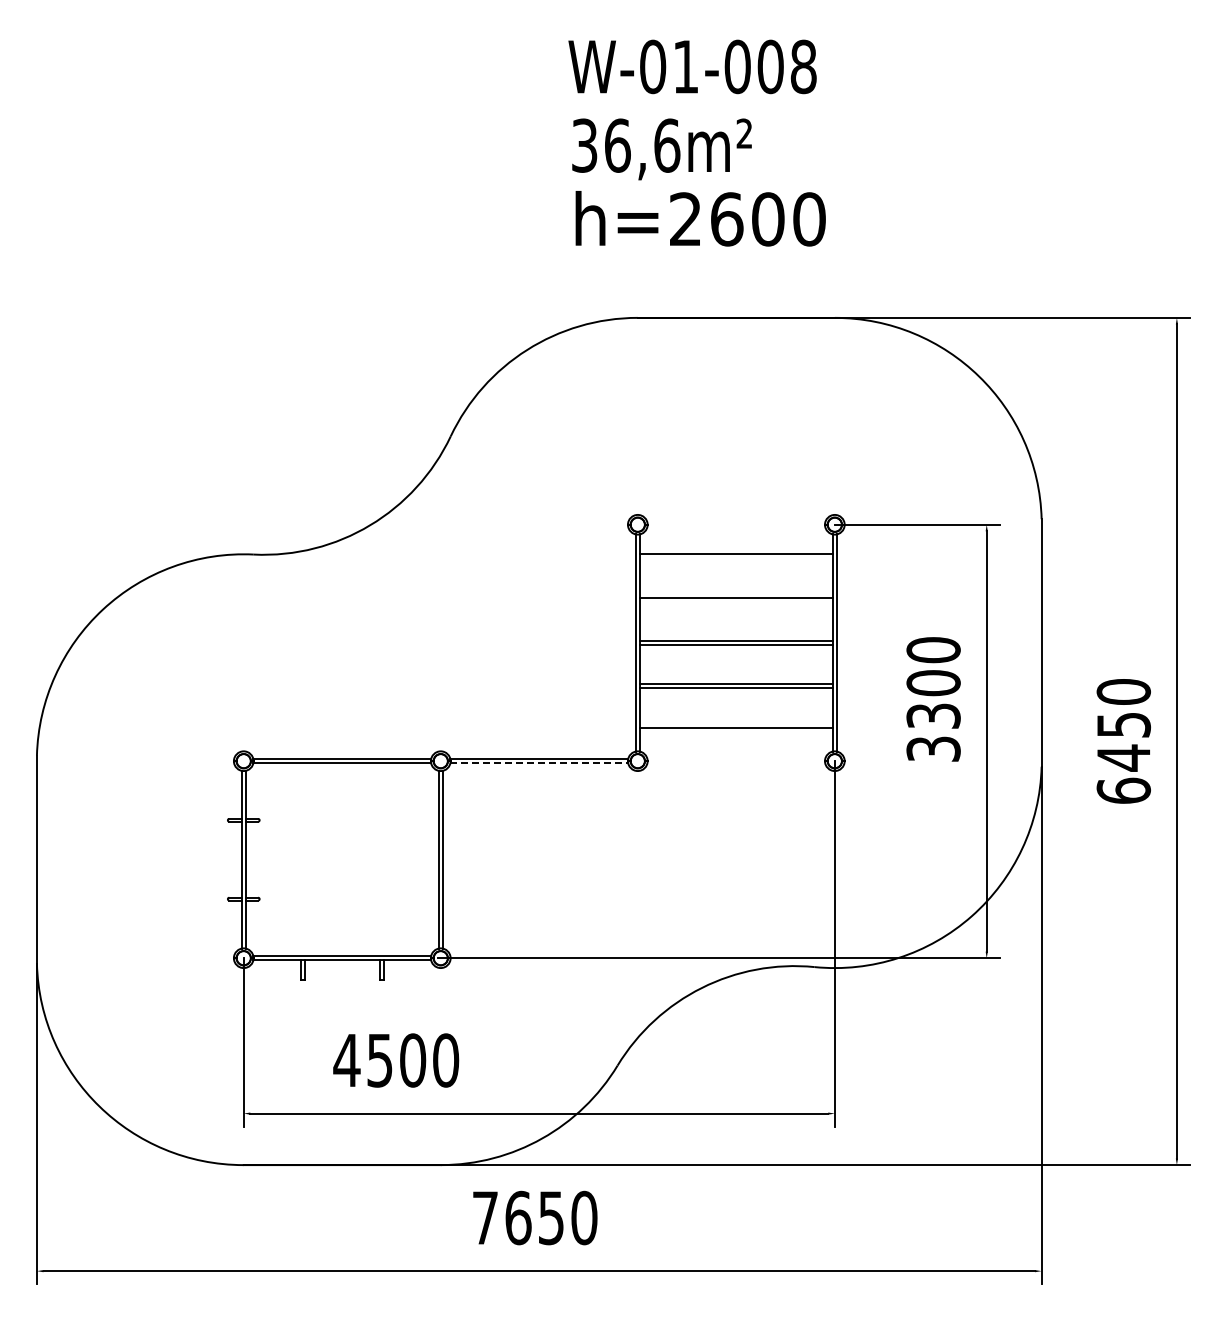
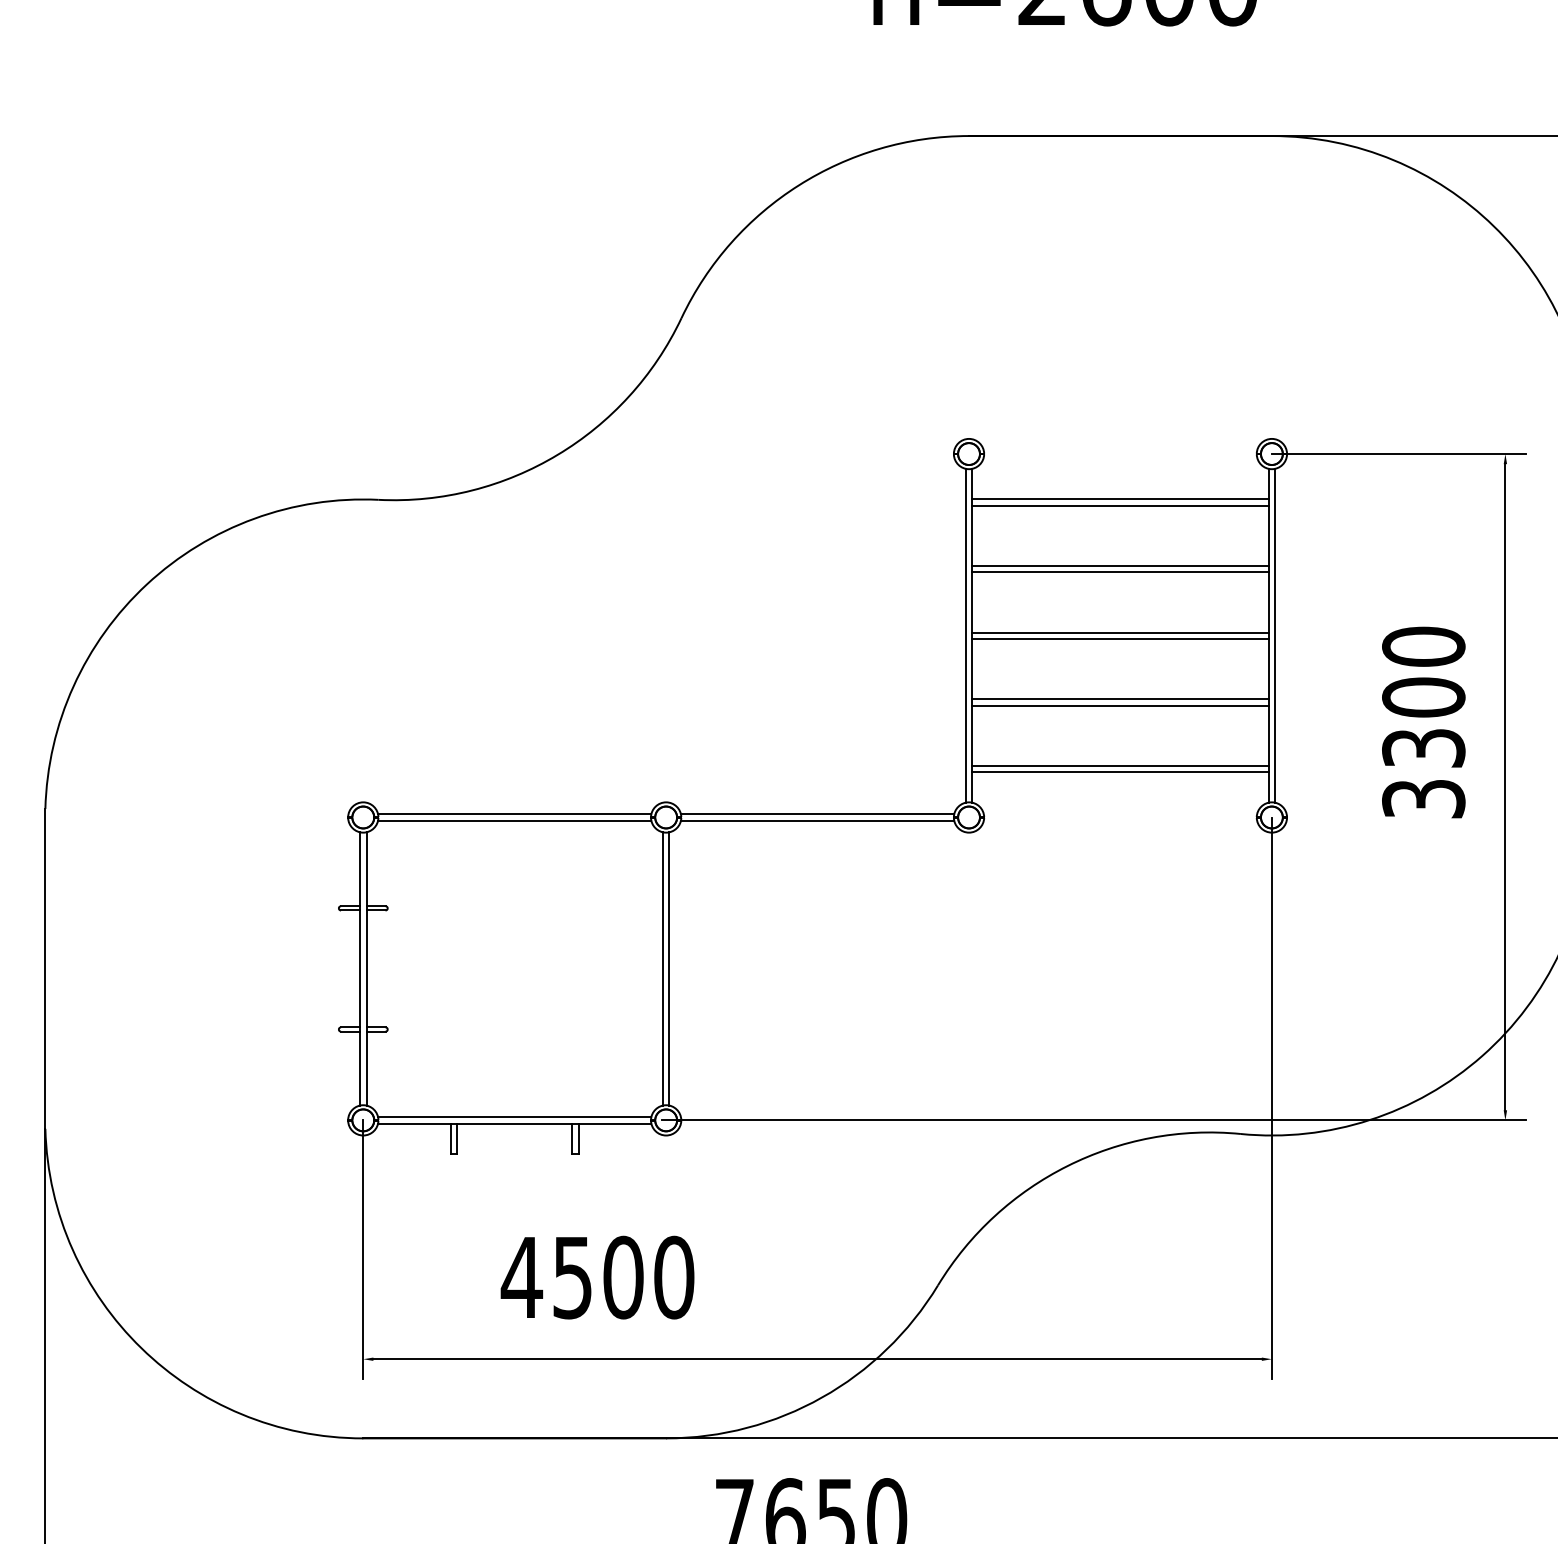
line: (735, 558) -> (1119, 505), added
line: (735, 601) -> (1119, 572), added
line: (735, 731) -> (1119, 771), added
line: (539, 763) -> (817, 821), dashed -> solid

